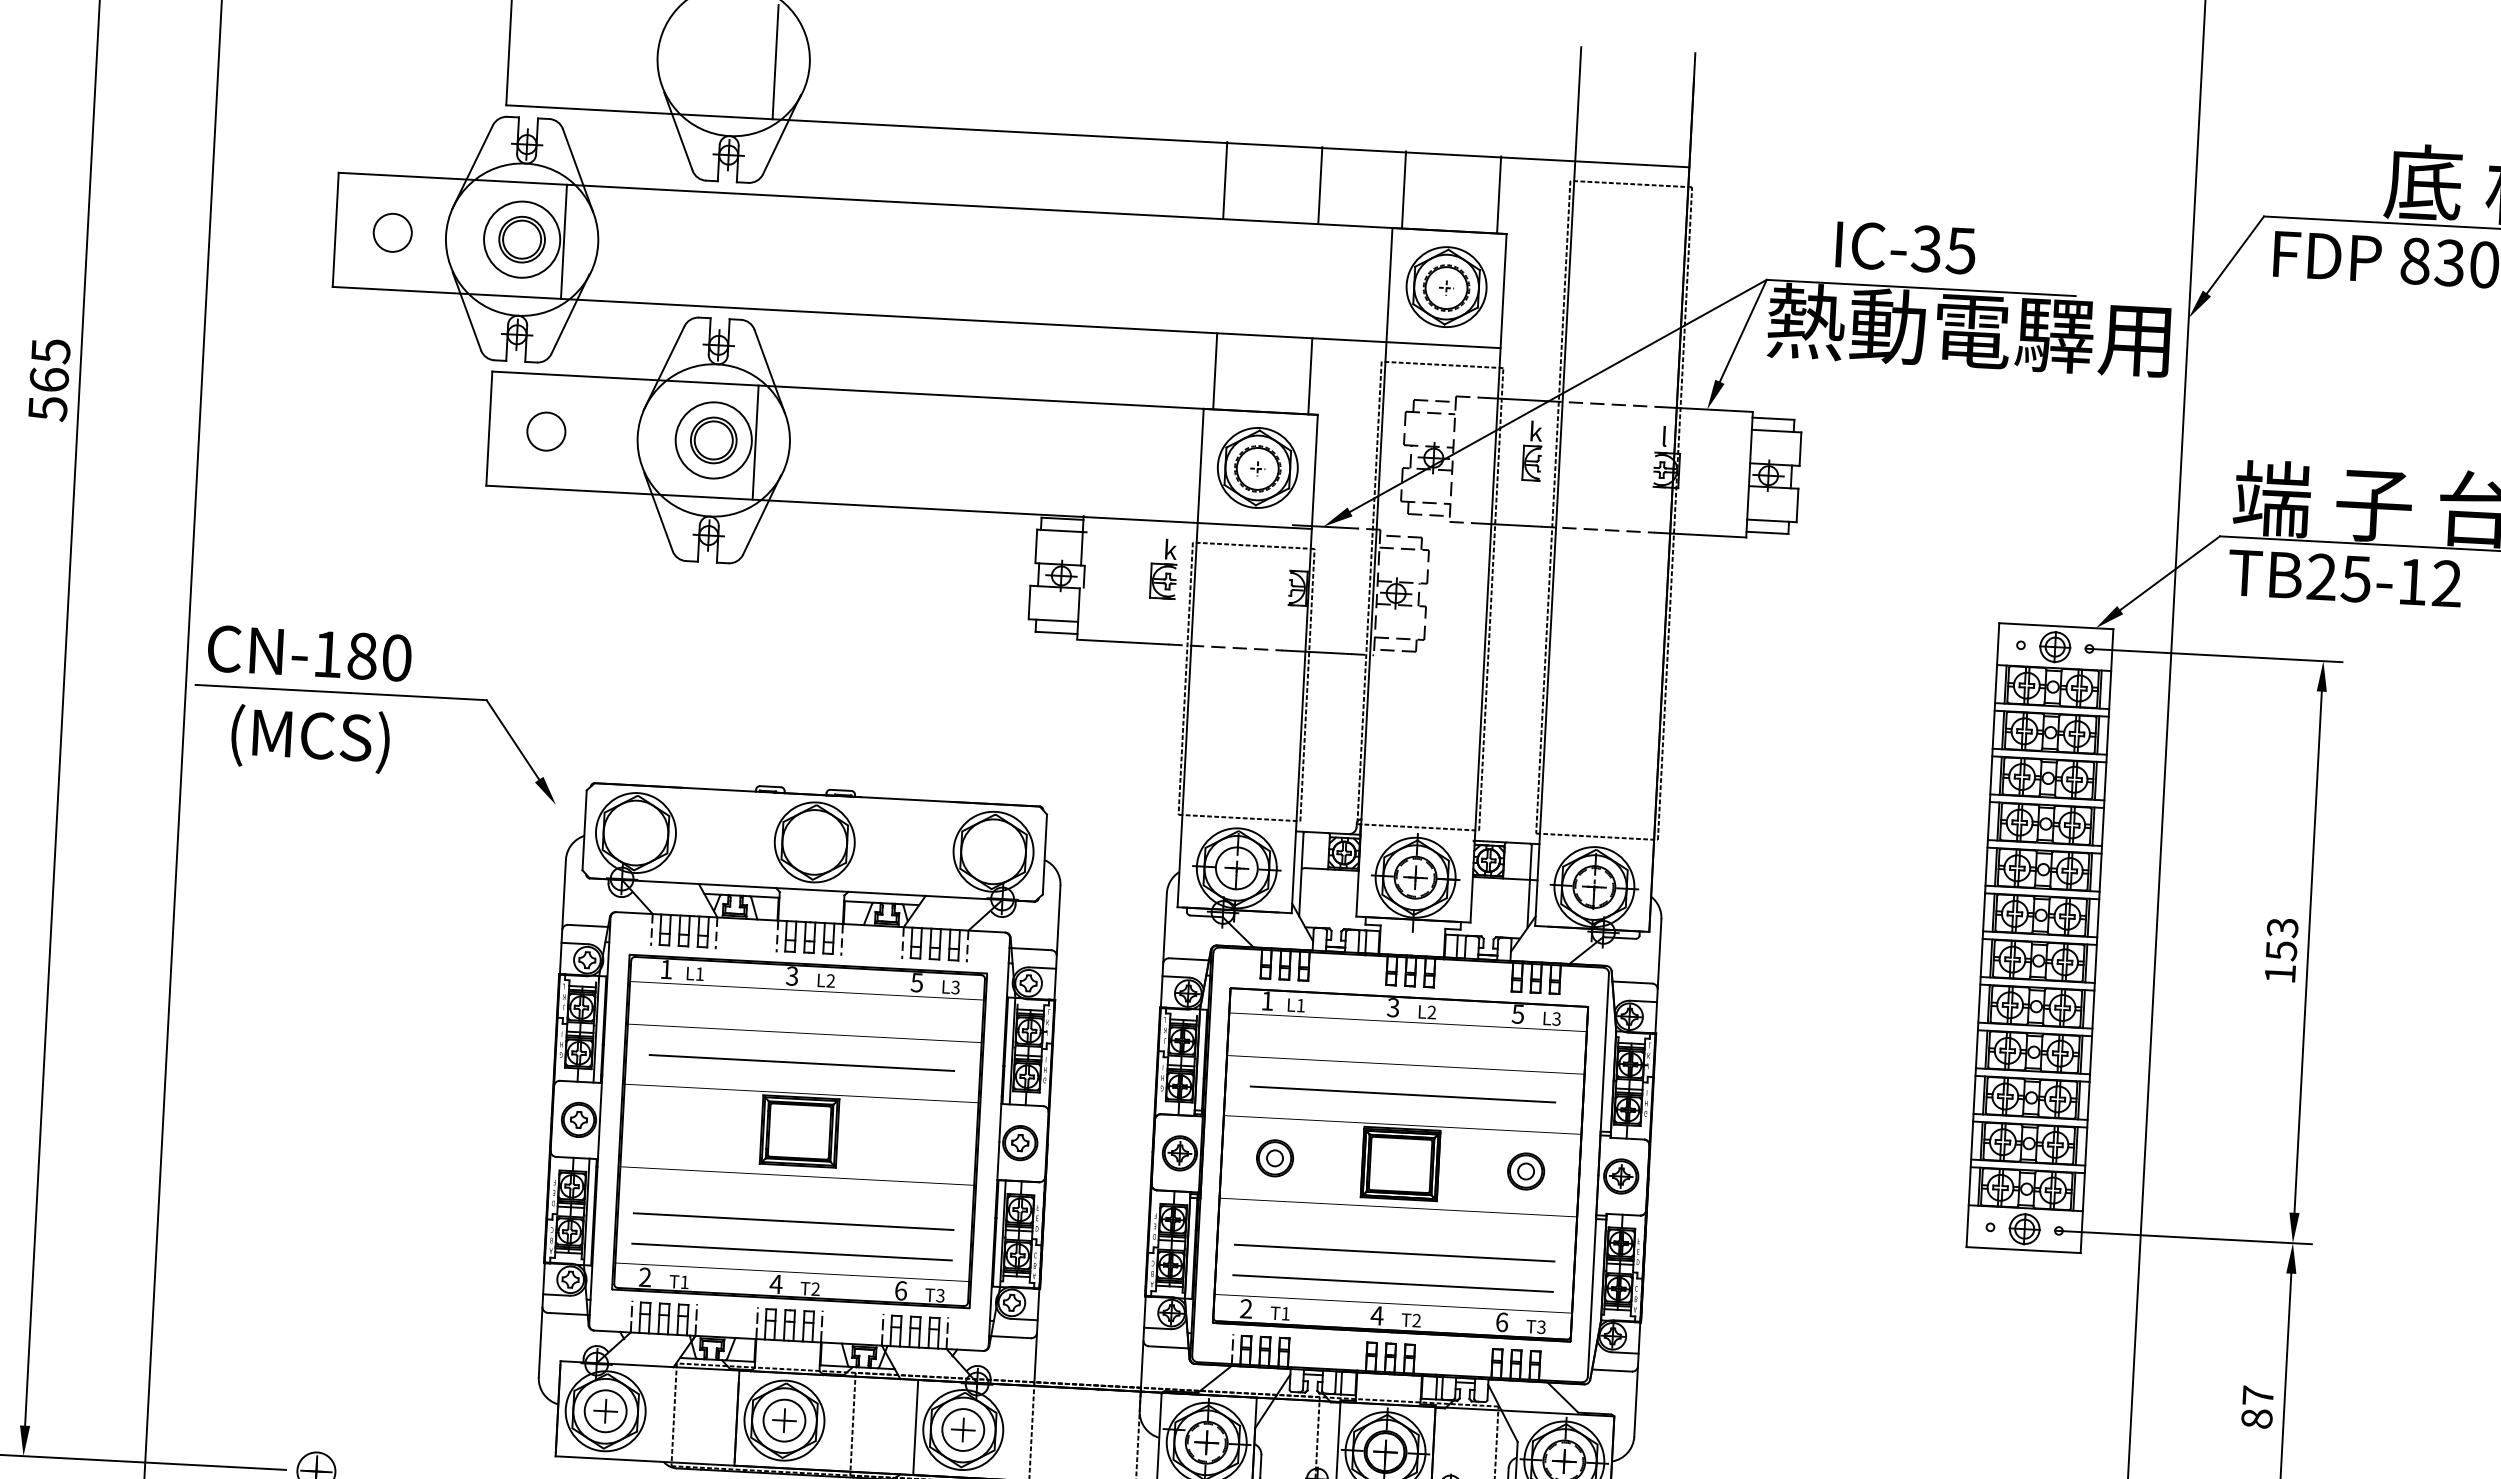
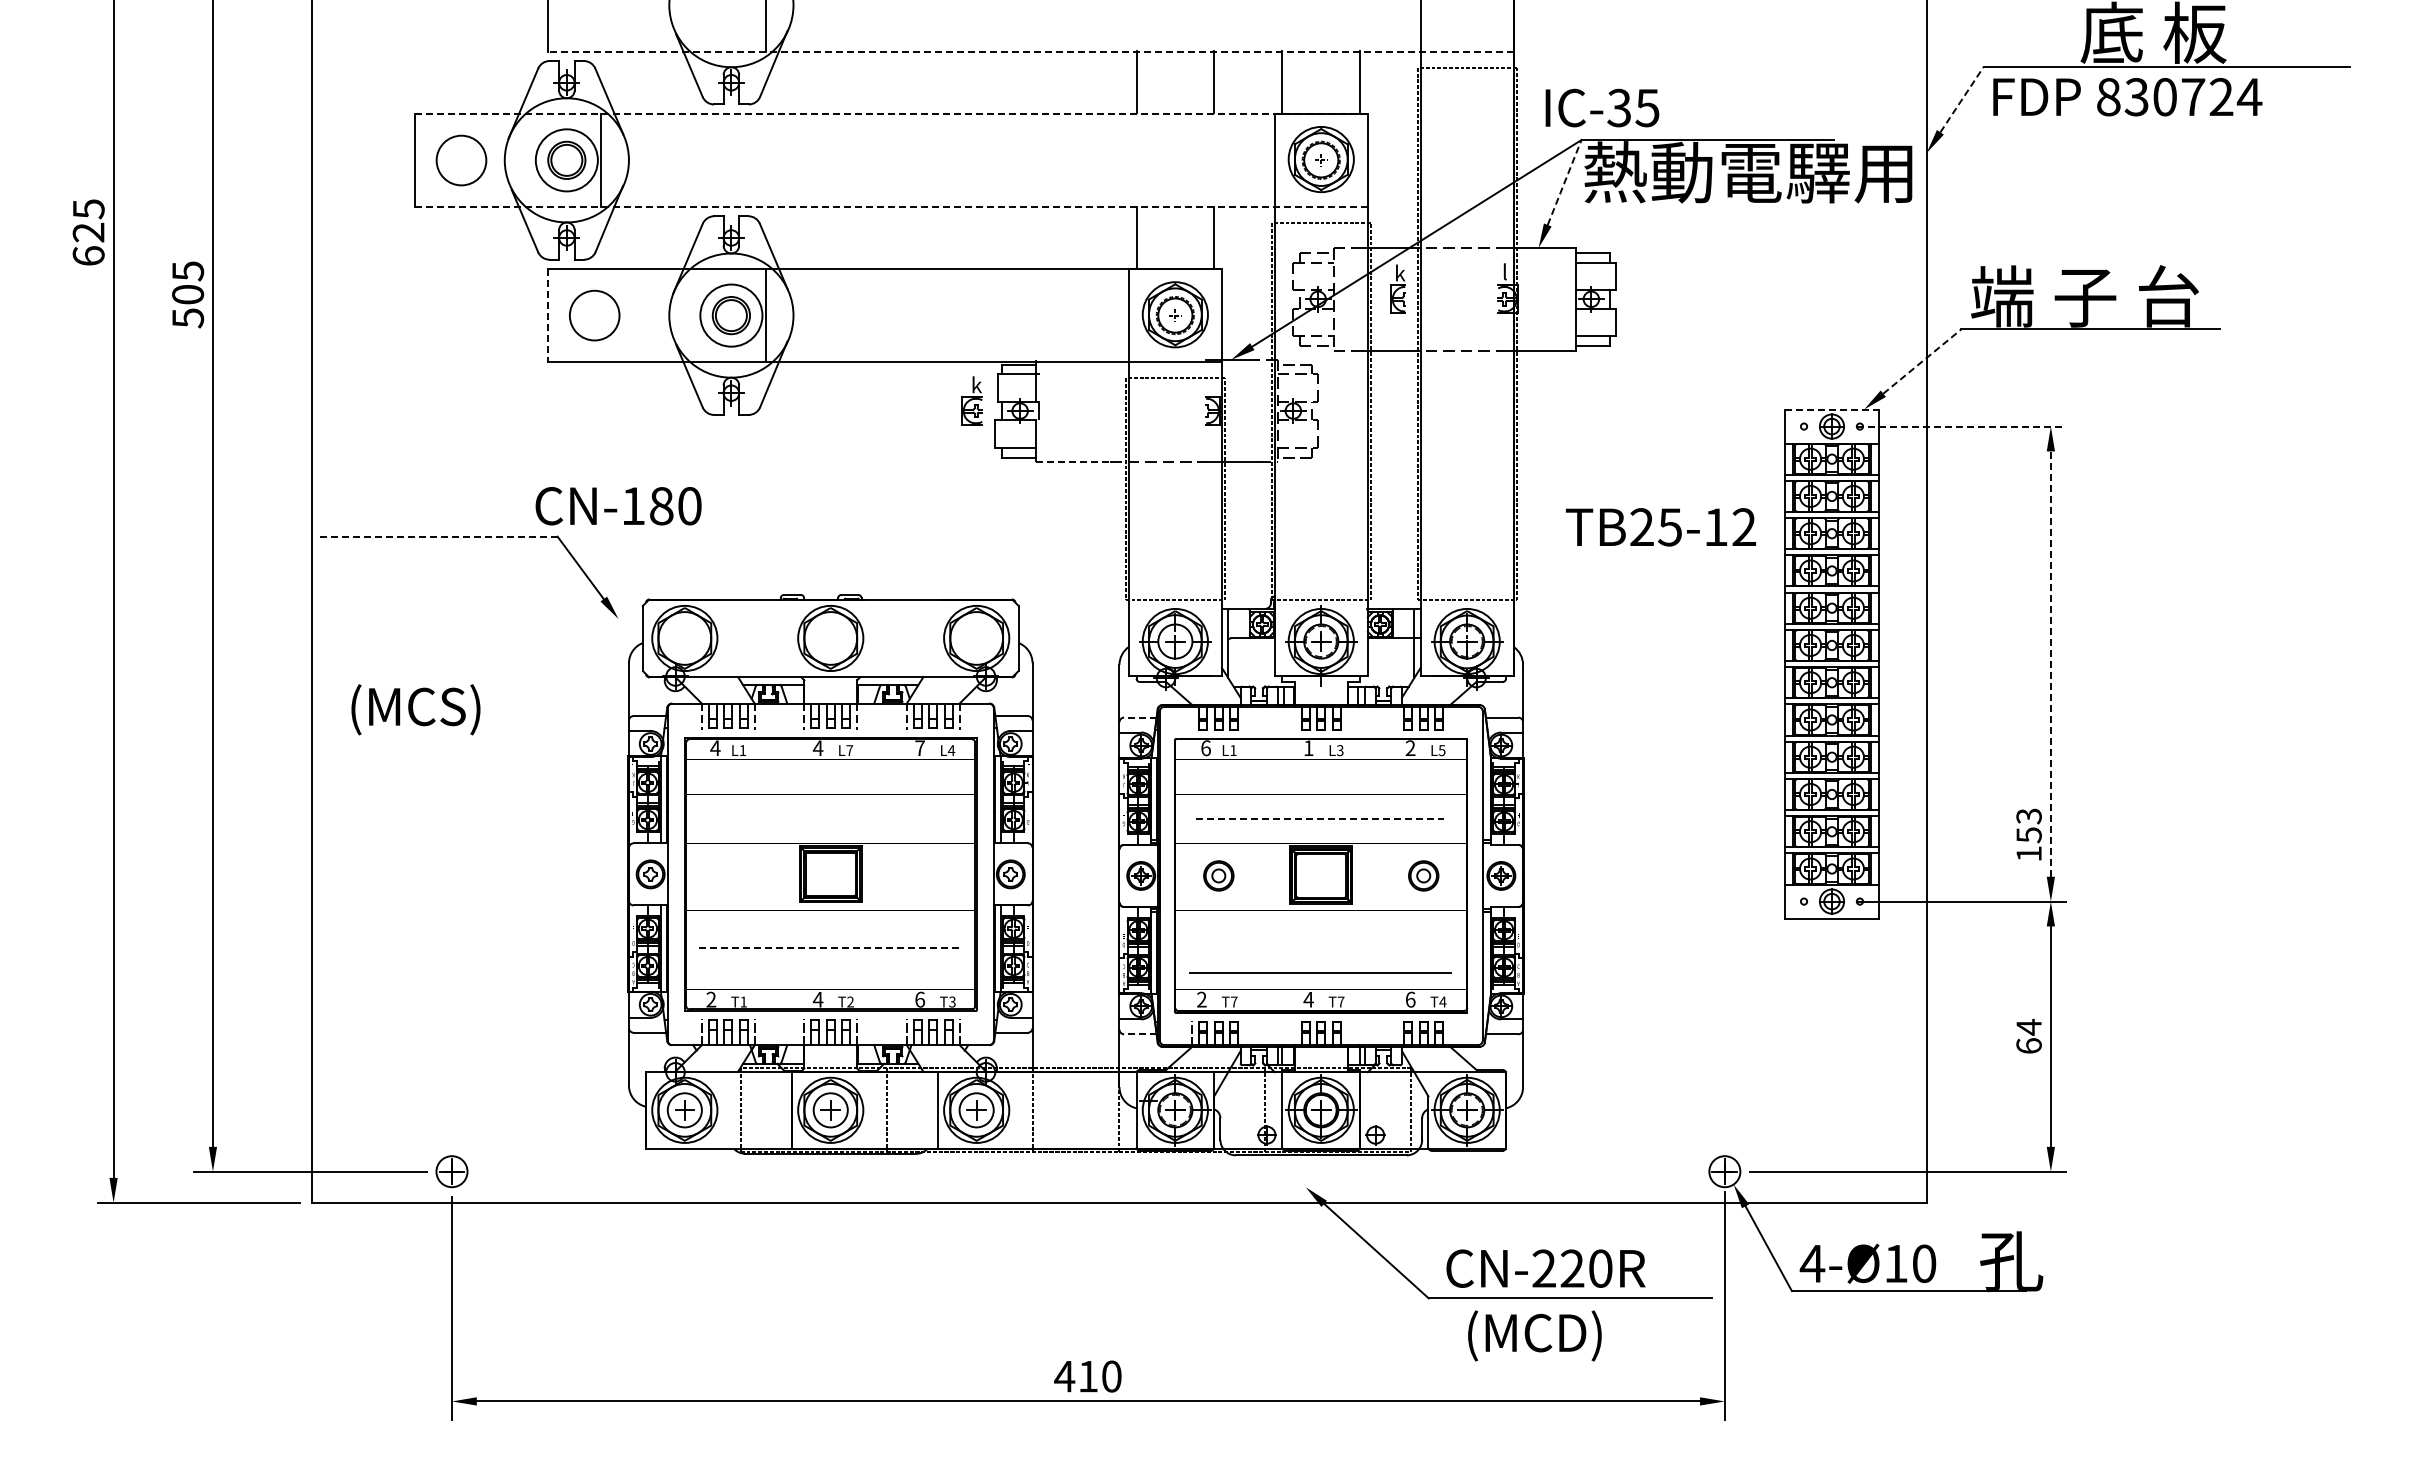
line: (1098, 136) -> (1031, 51), solid -> dashed
line: (922, 203) -> (891, 113), solid -> dashed
circle: (391, 231) -> (460, 159), size x1.6
text: (1906, 247) -> (1602, 107), moved
line: (2236, 254) -> (1962, 99), solid -> dashed
line: (916, 317) -> (891, 206), solid -> dashed
line: (1743, 330) -> (1564, 182), solid -> dashed
text: (49, 379) -> (188, 294), 565 -> 505
line: (489, 428) -> (548, 315), solid -> dashed
circle: (546, 431) -> (594, 315), size x1.6
part: (1163, 568) -> (971, 400), moved
line: (2170, 573) -> (1922, 361), solid -> dashed
text: (2344, 578) -> (1660, 527), moved
line: (2055, 626) -> (1831, 409), solid -> dashed
line: (1123, 642) -> (1073, 462), solid -> dashed
text: (309, 653) -> (618, 506), moved
line: (2213, 655) -> (1961, 426), solid -> dashed
line: (340, 692) -> (438, 536), solid -> dashed
text: (310, 738) -> (415, 709), moved
text: (2280, 950) -> (2028, 834), moved
line: (2307, 952) -> (2050, 664), solid -> dashed
line: (1188, 959) -> (1139, 717), solid -> dashed
text: (666, 968) -> (715, 747), 1 -> 4
text: (791, 976) -> (817, 748), 3 -> 4
text: (830, 980) -> (849, 750), L2 -> L7
text: (916, 982) -> (919, 748), 5 -> 7
text: (955, 987) -> (951, 750), L3 -> L4
text: (1266, 1001) -> (1205, 748), 1 -> 6
text: (1393, 1007) -> (1308, 748), 3 -> 1
text: (1430, 1012) -> (1339, 750), L2 -> L3
text: (1518, 1014) -> (1410, 748), 5 -> 2
text: (1557, 1019) -> (1442, 750), L3 -> L5
line: (801, 1062) -> (829, 818), removed
line: (1403, 1094) -> (1320, 818), solid -> dashed
line: (794, 1221) -> (830, 947), solid -> dashed
line: (791, 1251) -> (829, 972), removed
line: (1393, 1252) -> (1319, 947), removed
text: (1286, 1313) -> (1234, 1001), T1 -> T7
text: (1416, 1320) -> (1340, 1001), T2 -> T7
text: (1541, 1326) -> (1442, 1001), T3 -> T4
line: (1167, 1347) -> (1139, 1034), solid -> dashed
text: (2256, 1405) -> (2028, 1035), 87 -> 64

